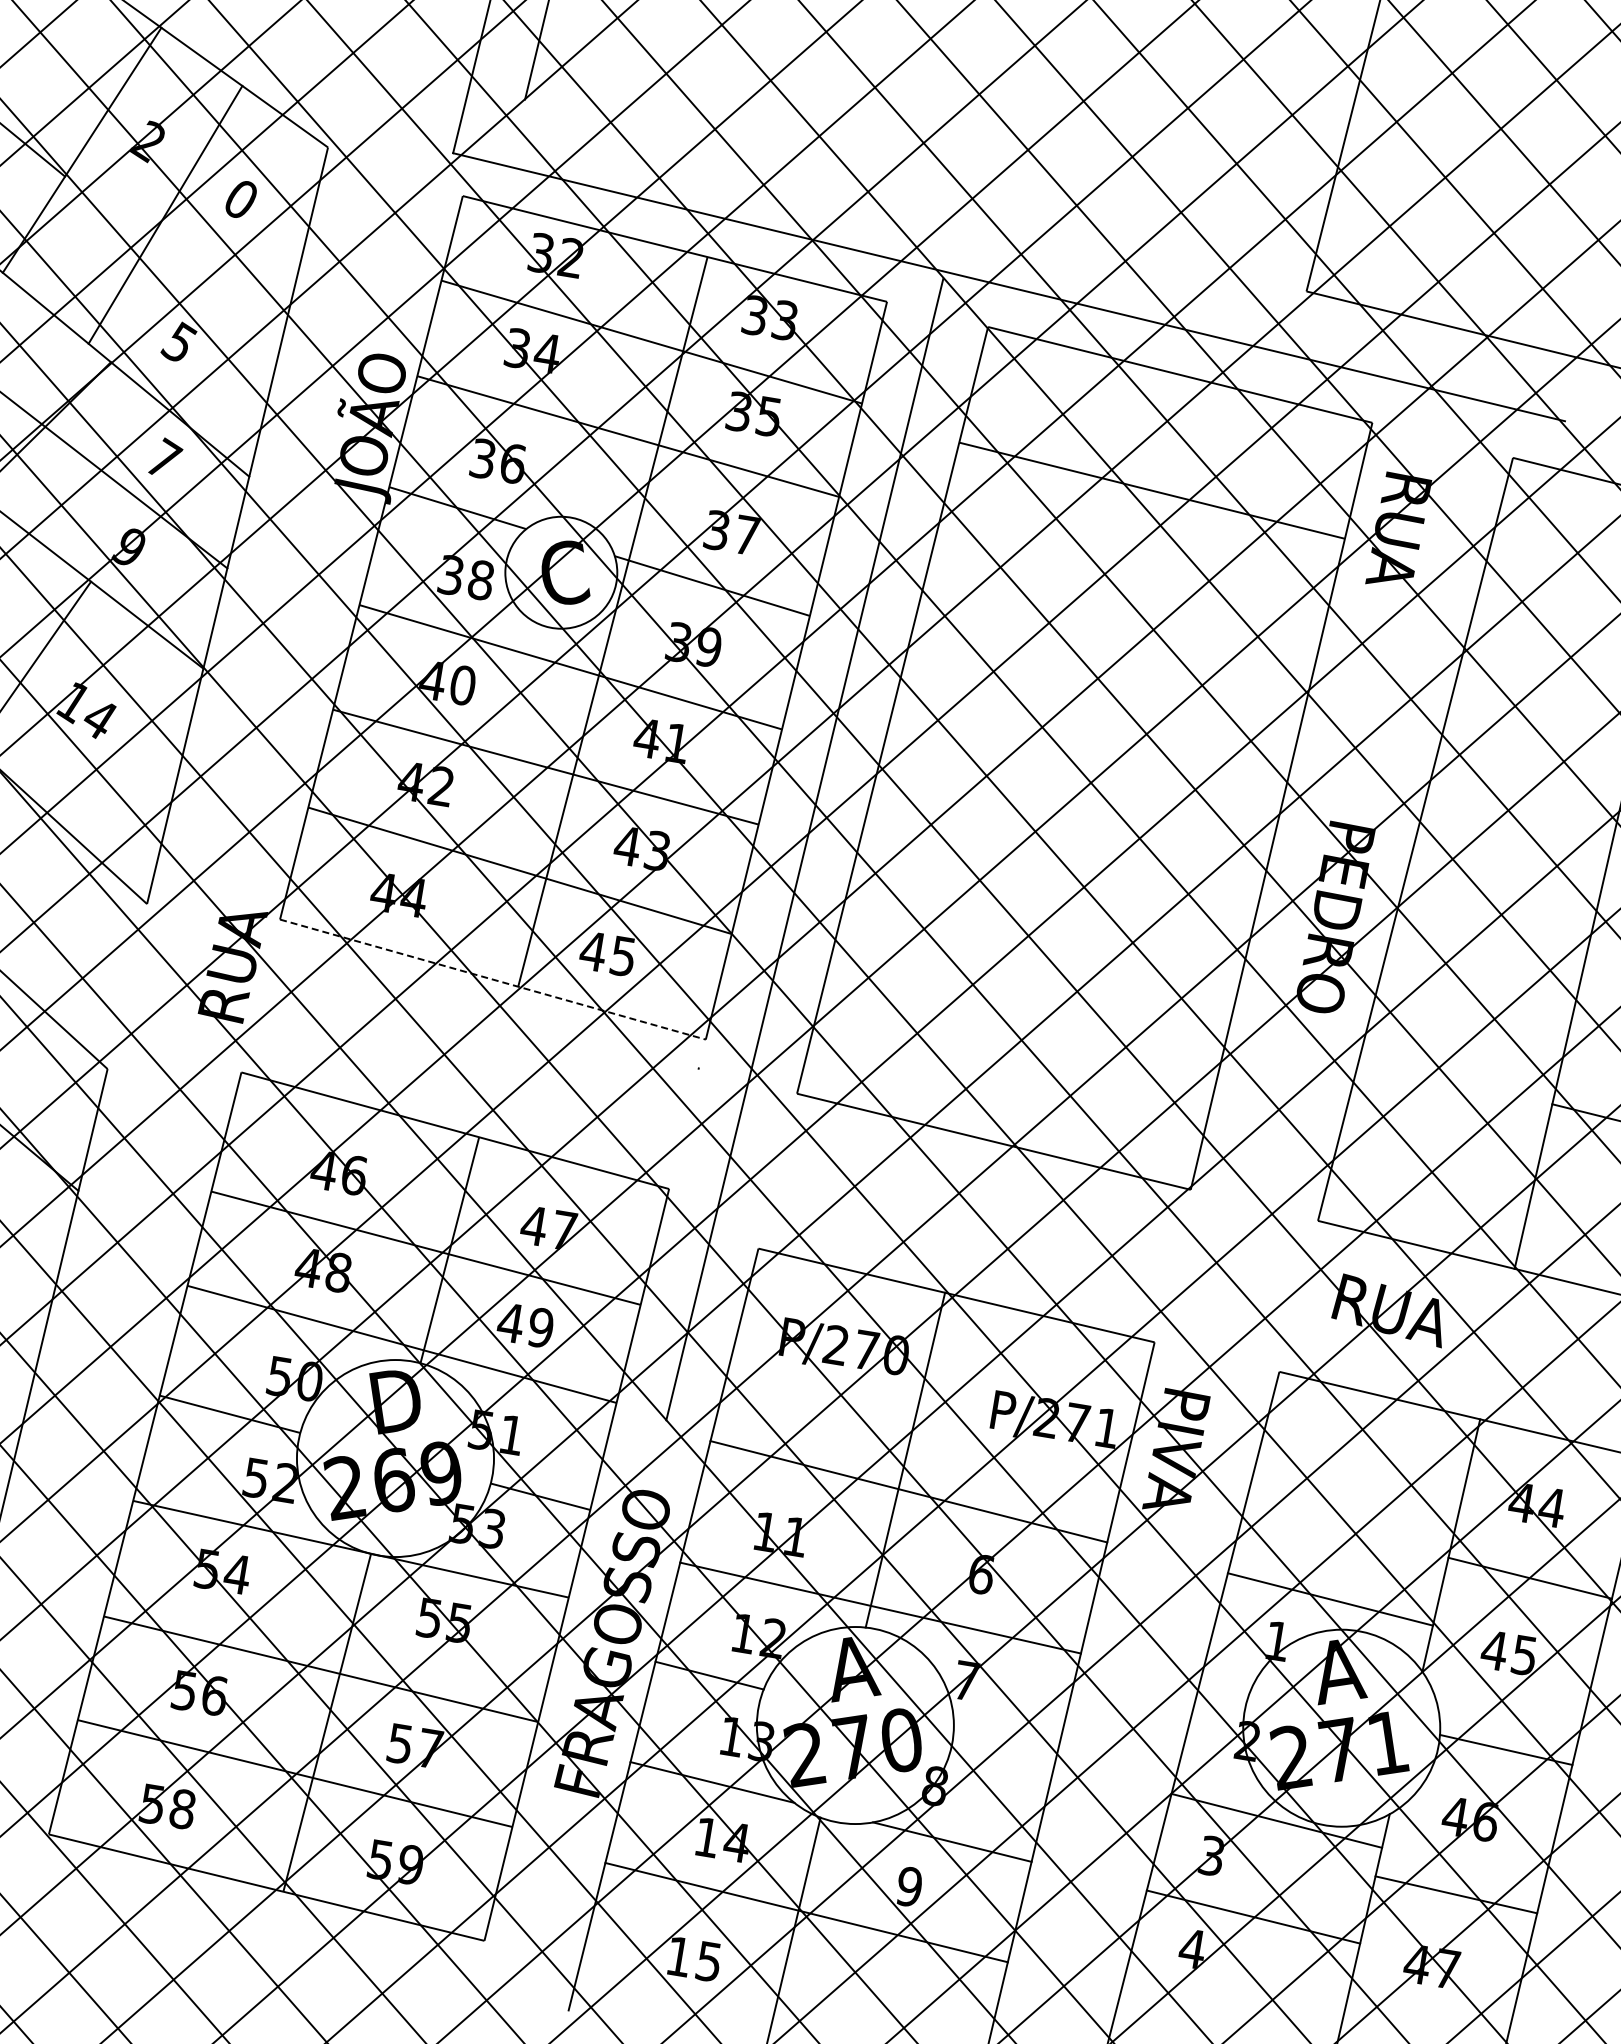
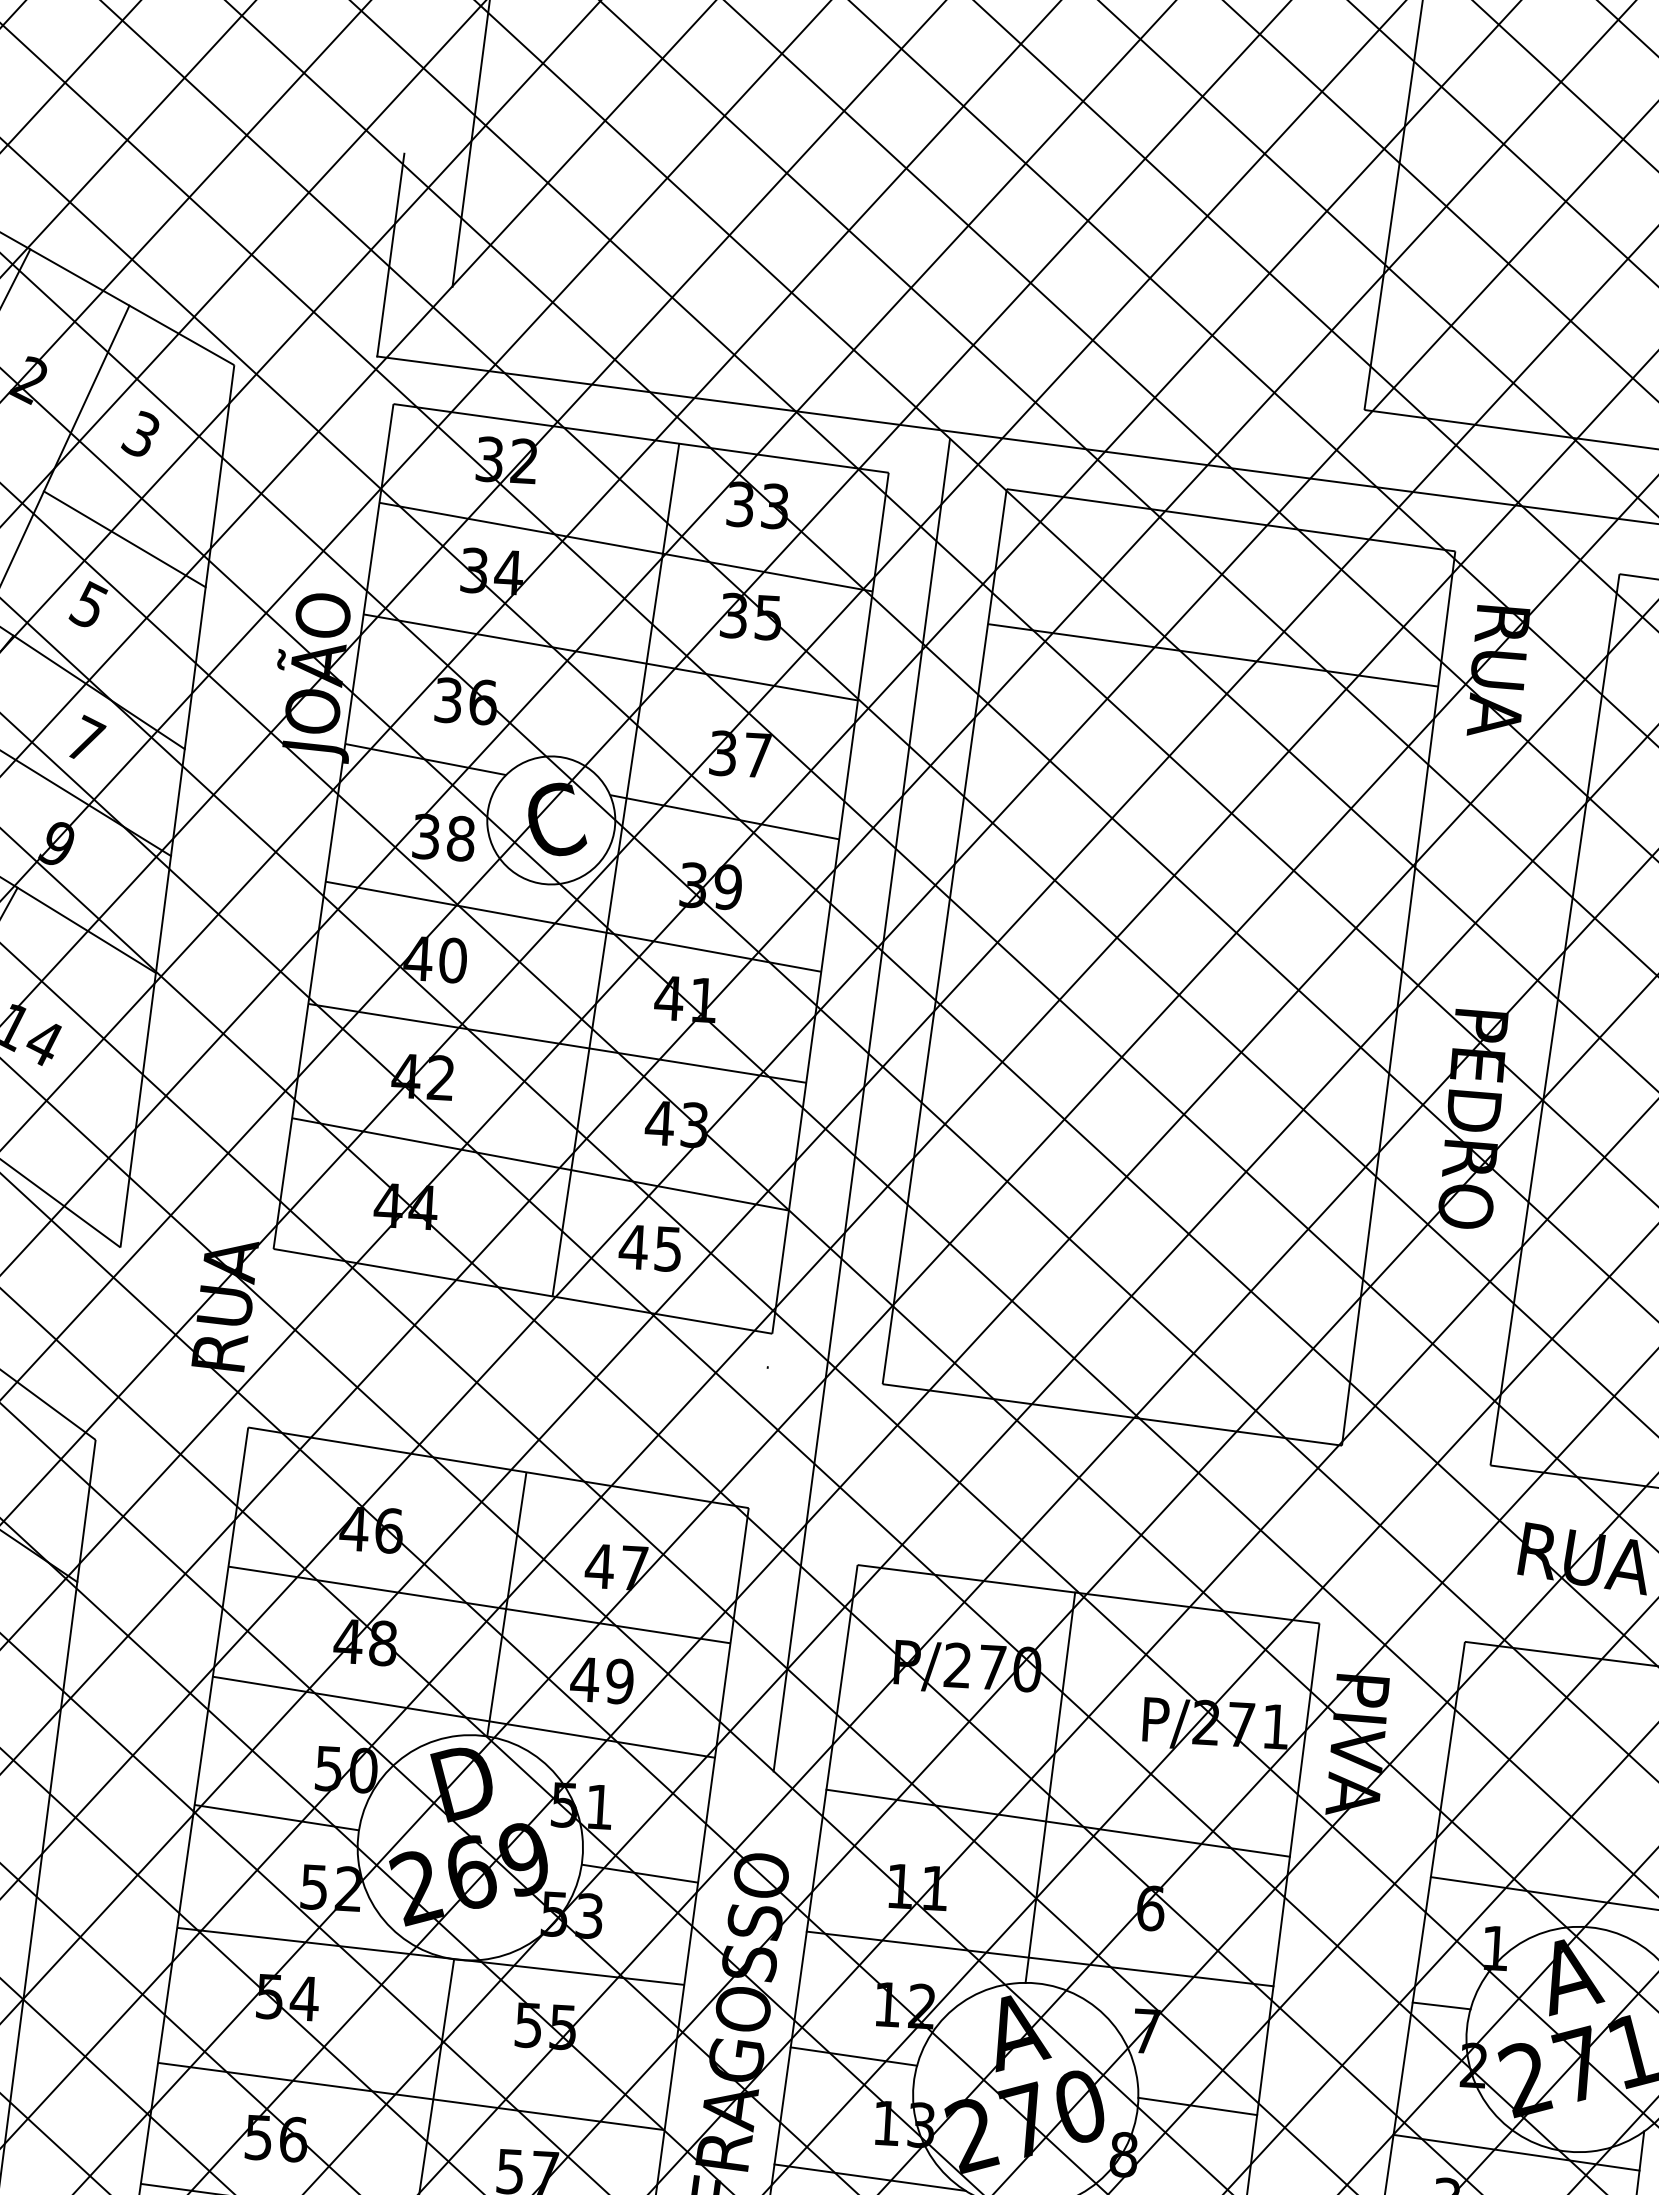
text: (239, 198) -> (139, 433), 0 -> 3
line: (216, 288) -> (124, 539), added
line: (493, 979) -> (523, 1291), dashed -> solid
line: (1225, 1685) -> (1441, 2005), added
line: (1003, 1751) -> (1197, 2107), added

